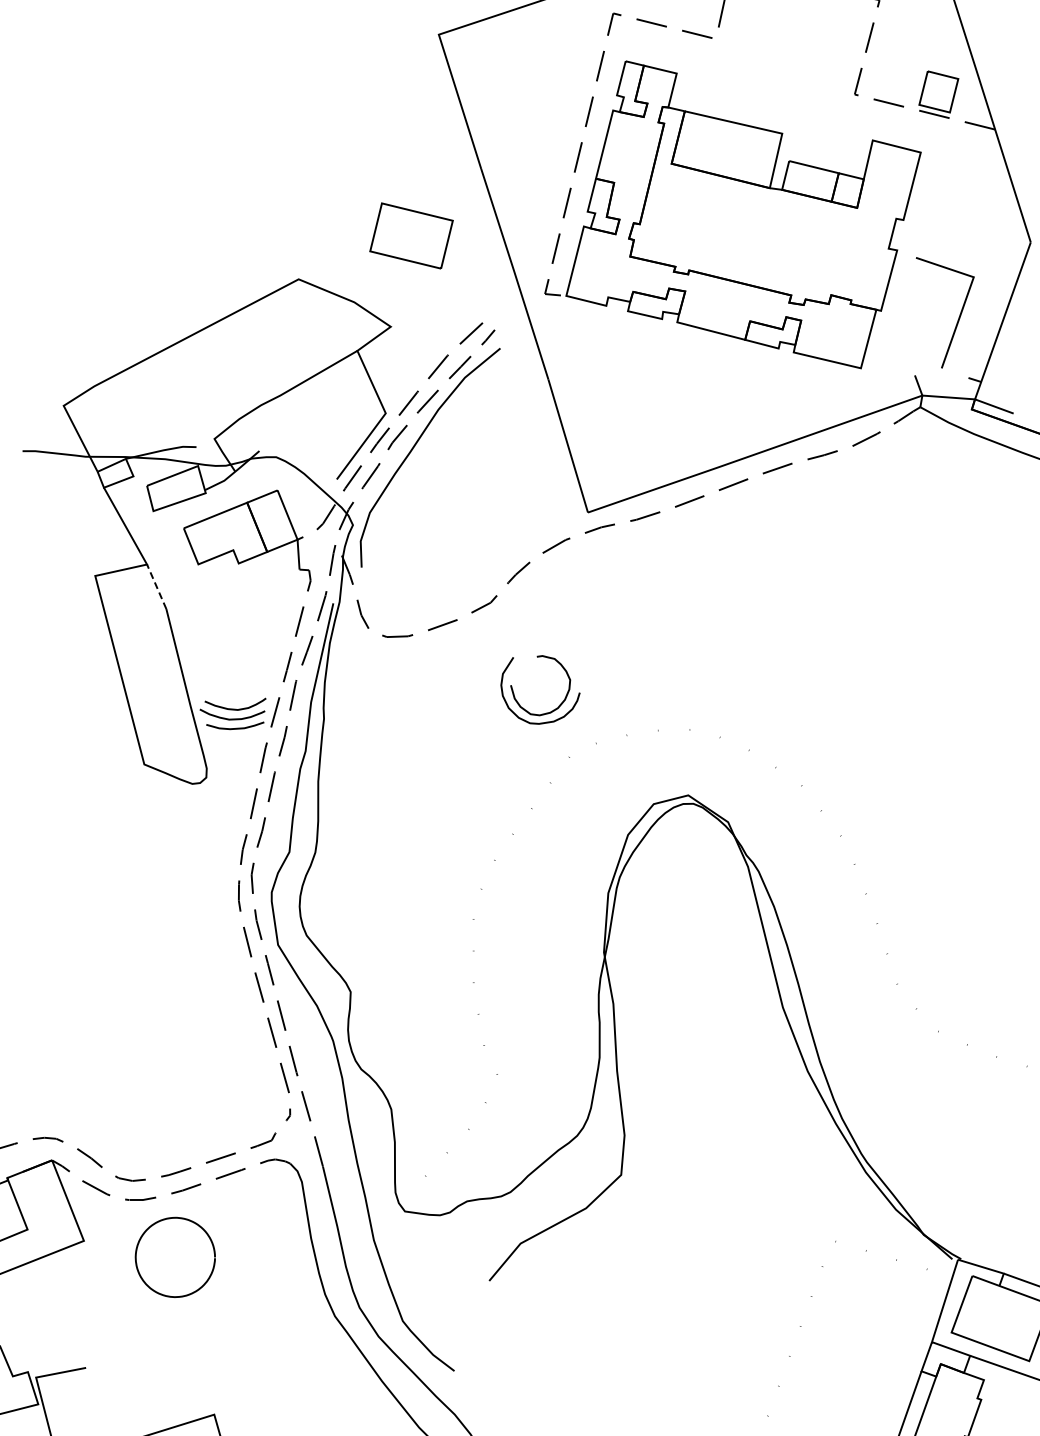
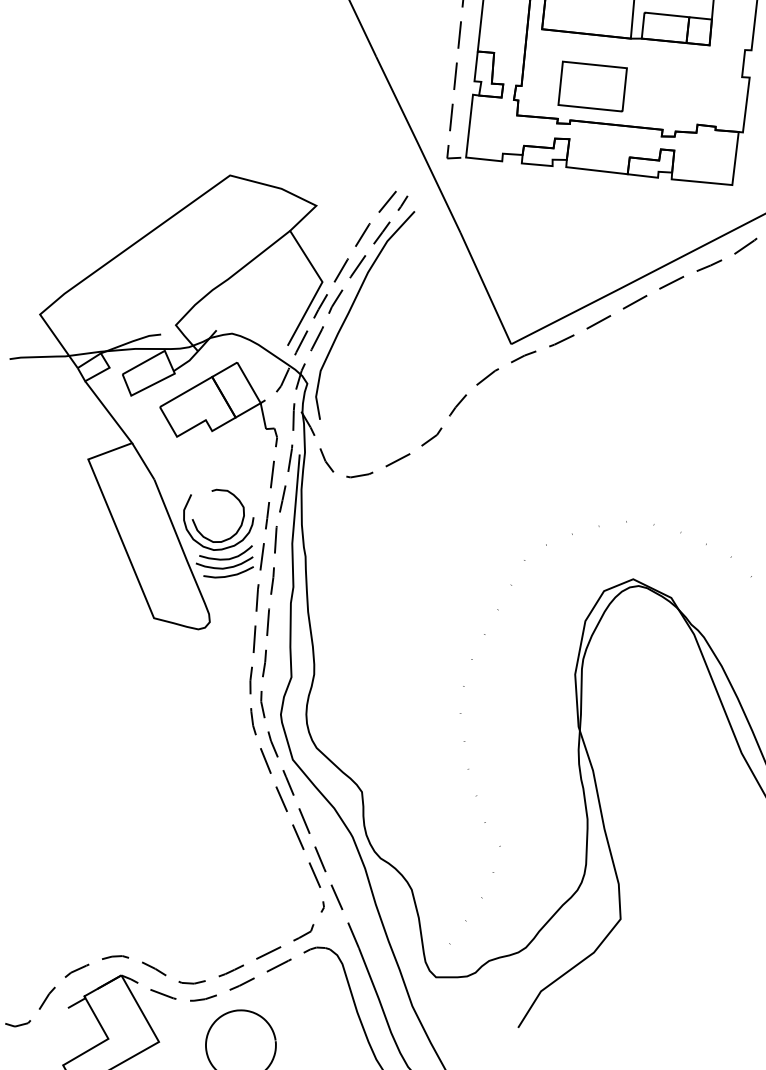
part: (411, 235) -> (592, 86), moved
line: (156, 586) -> (143, 461), dashed -> solid
part: (551, 710) -> (231, 536), moved

